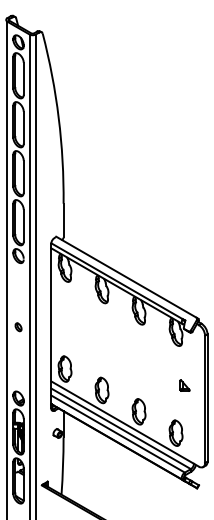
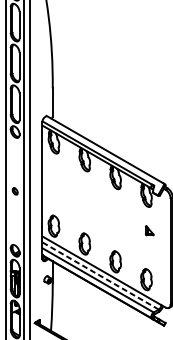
part: (184, 385) -> (149, 230), moved
line: (121, 428) -> (100, 275), solid -> dashed

